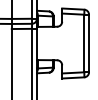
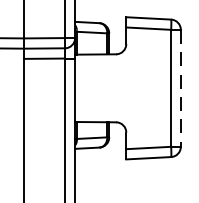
line: (89, 43) -> (181, 88), solid -> dashed

